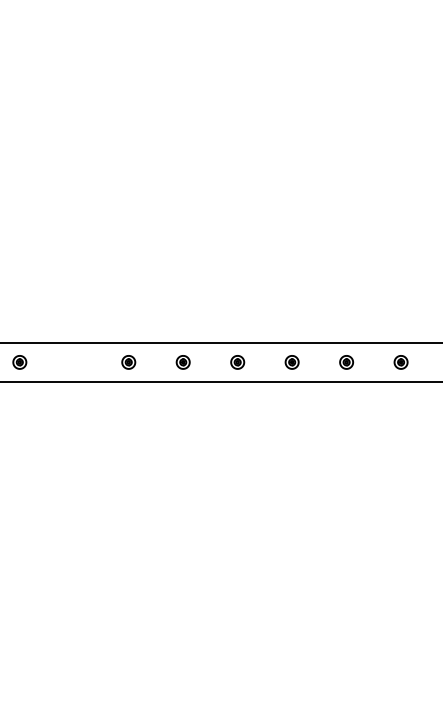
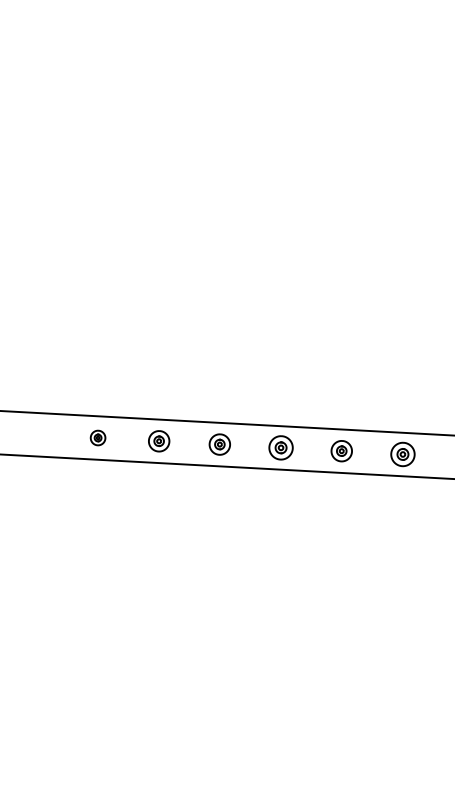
part: (182, 362) -> (158, 441), size x1.4
part: (237, 362) -> (219, 444), size x1.4
part: (291, 362) -> (280, 447), size x1.6
part: (346, 362) -> (341, 451), size x1.4
part: (400, 362) -> (402, 454), size x1.6

